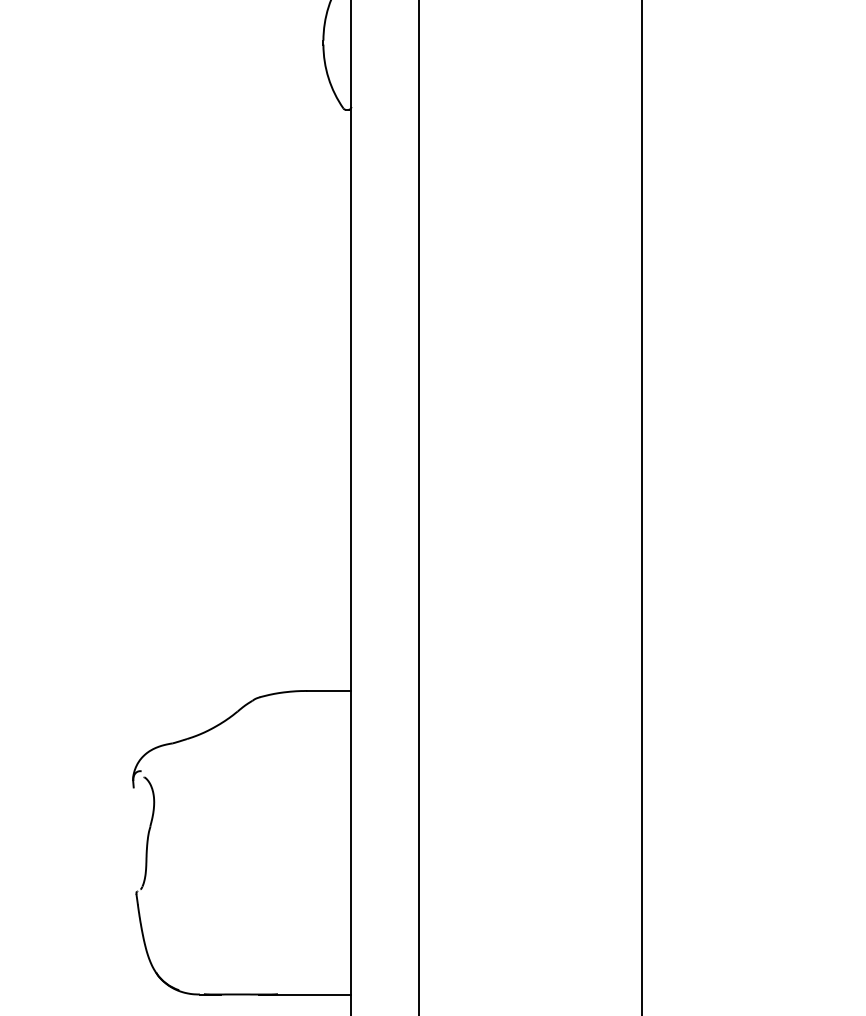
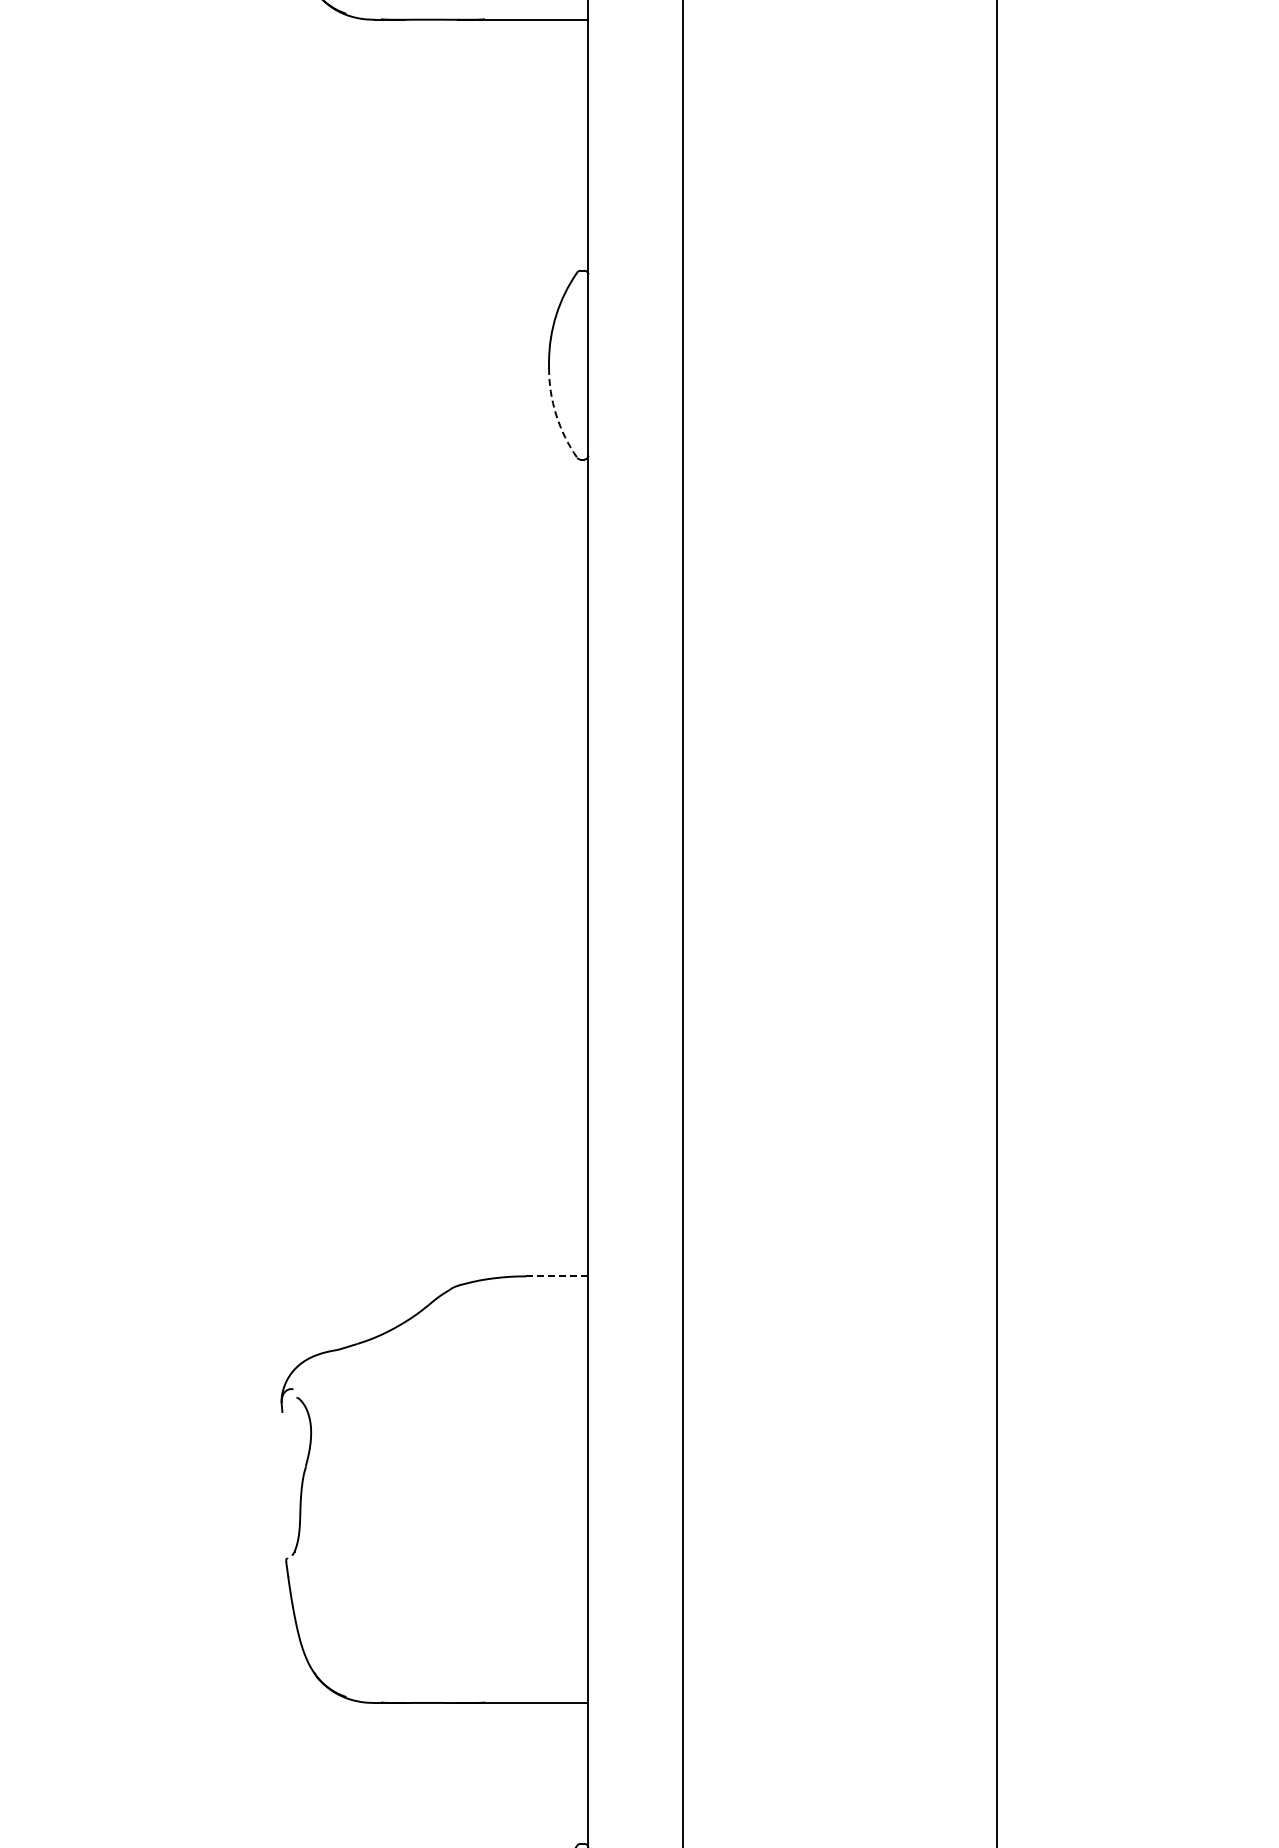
arc: (328, 78) -> (556, 415), solid -> dashed
line: (329, 691) -> (557, 1276), solid -> dashed

